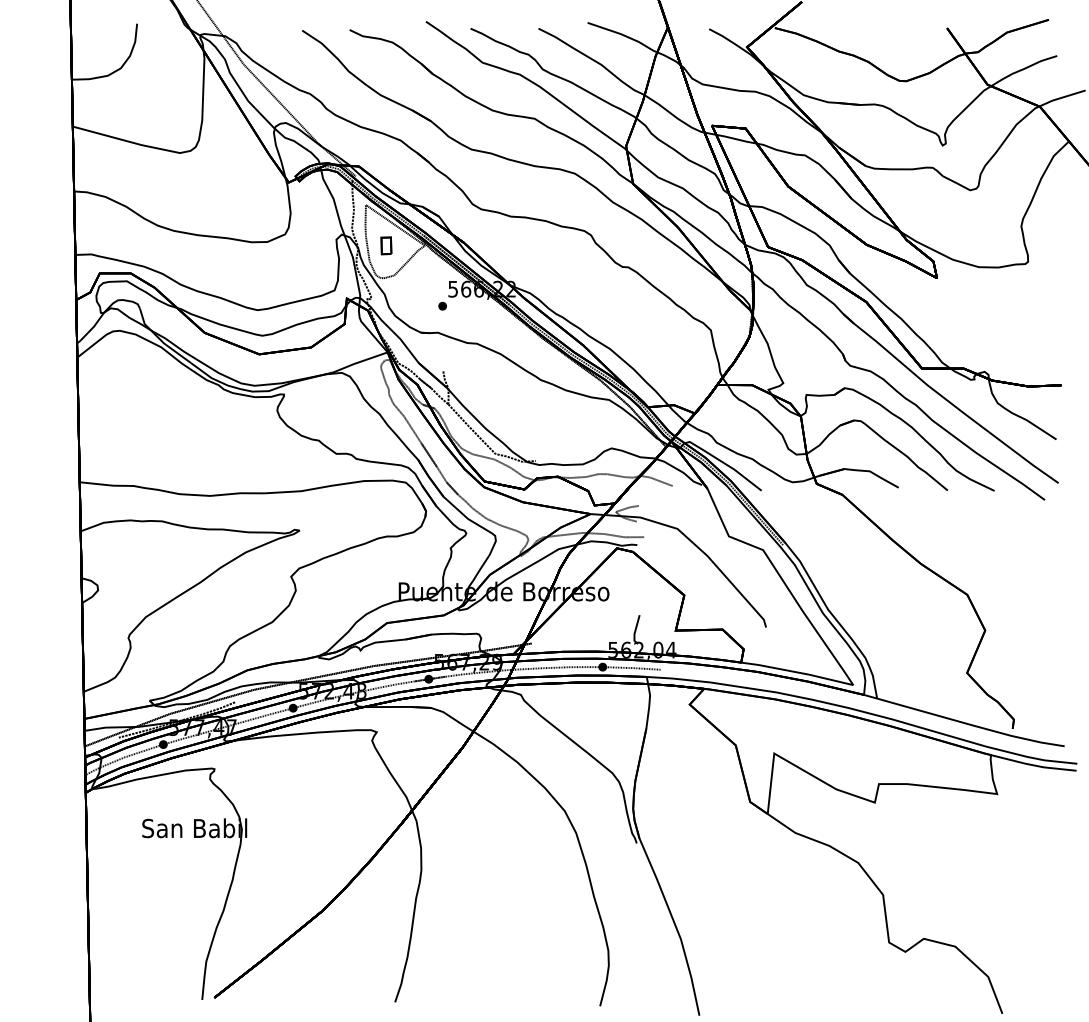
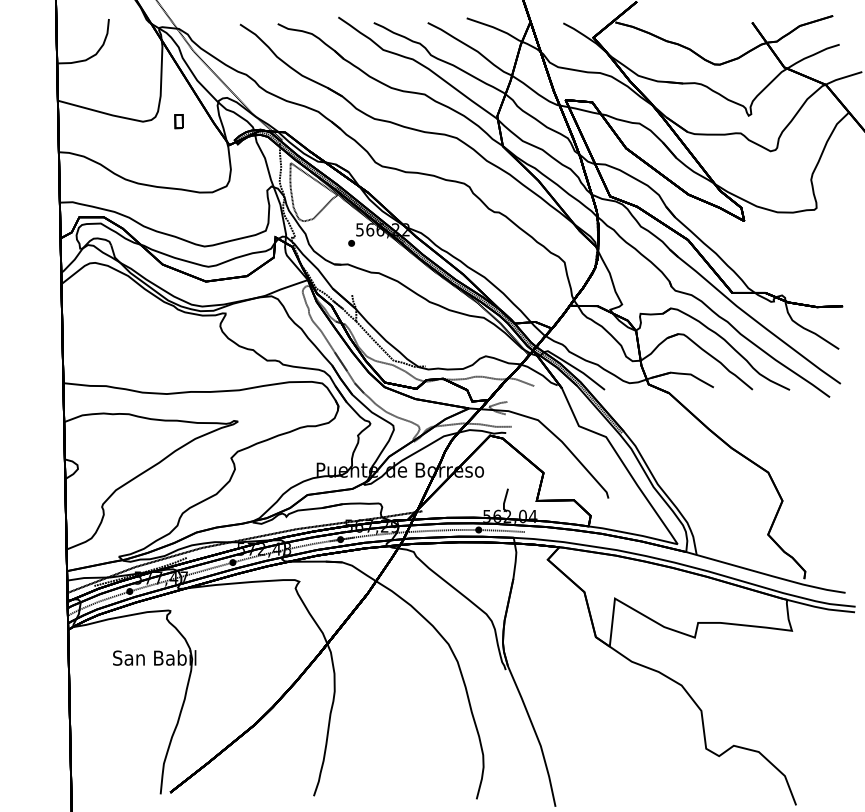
part: (386, 245) -> (179, 121), moved

